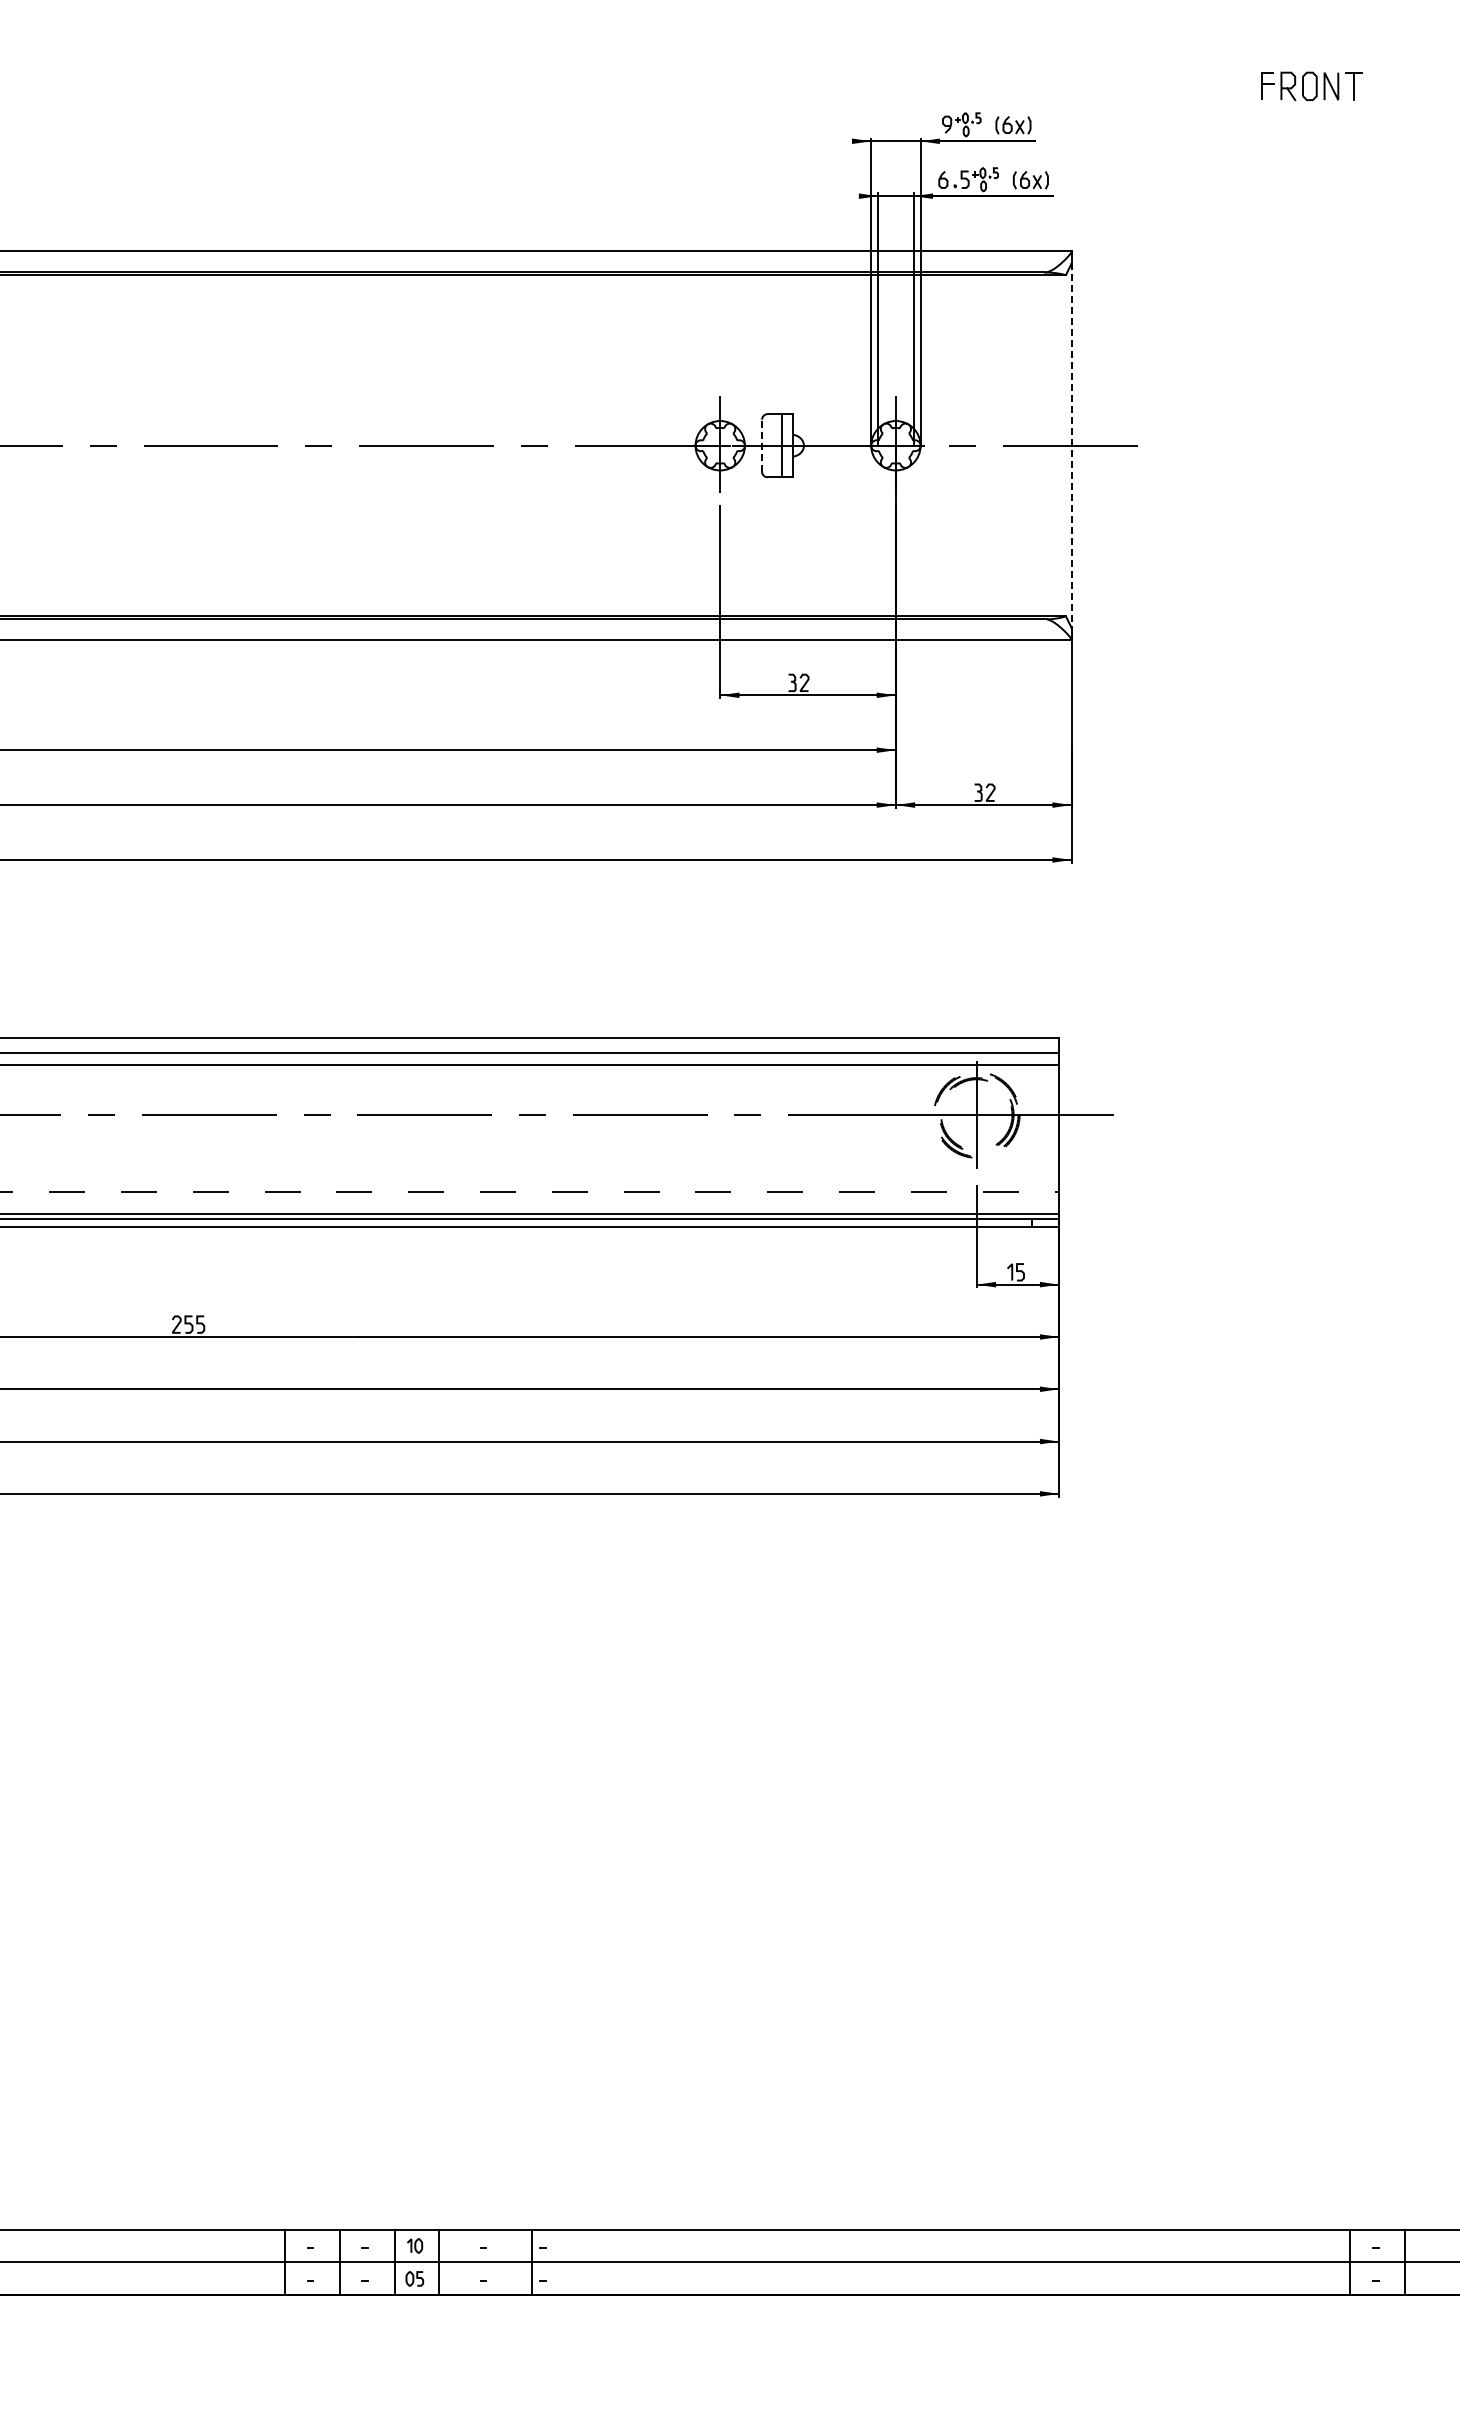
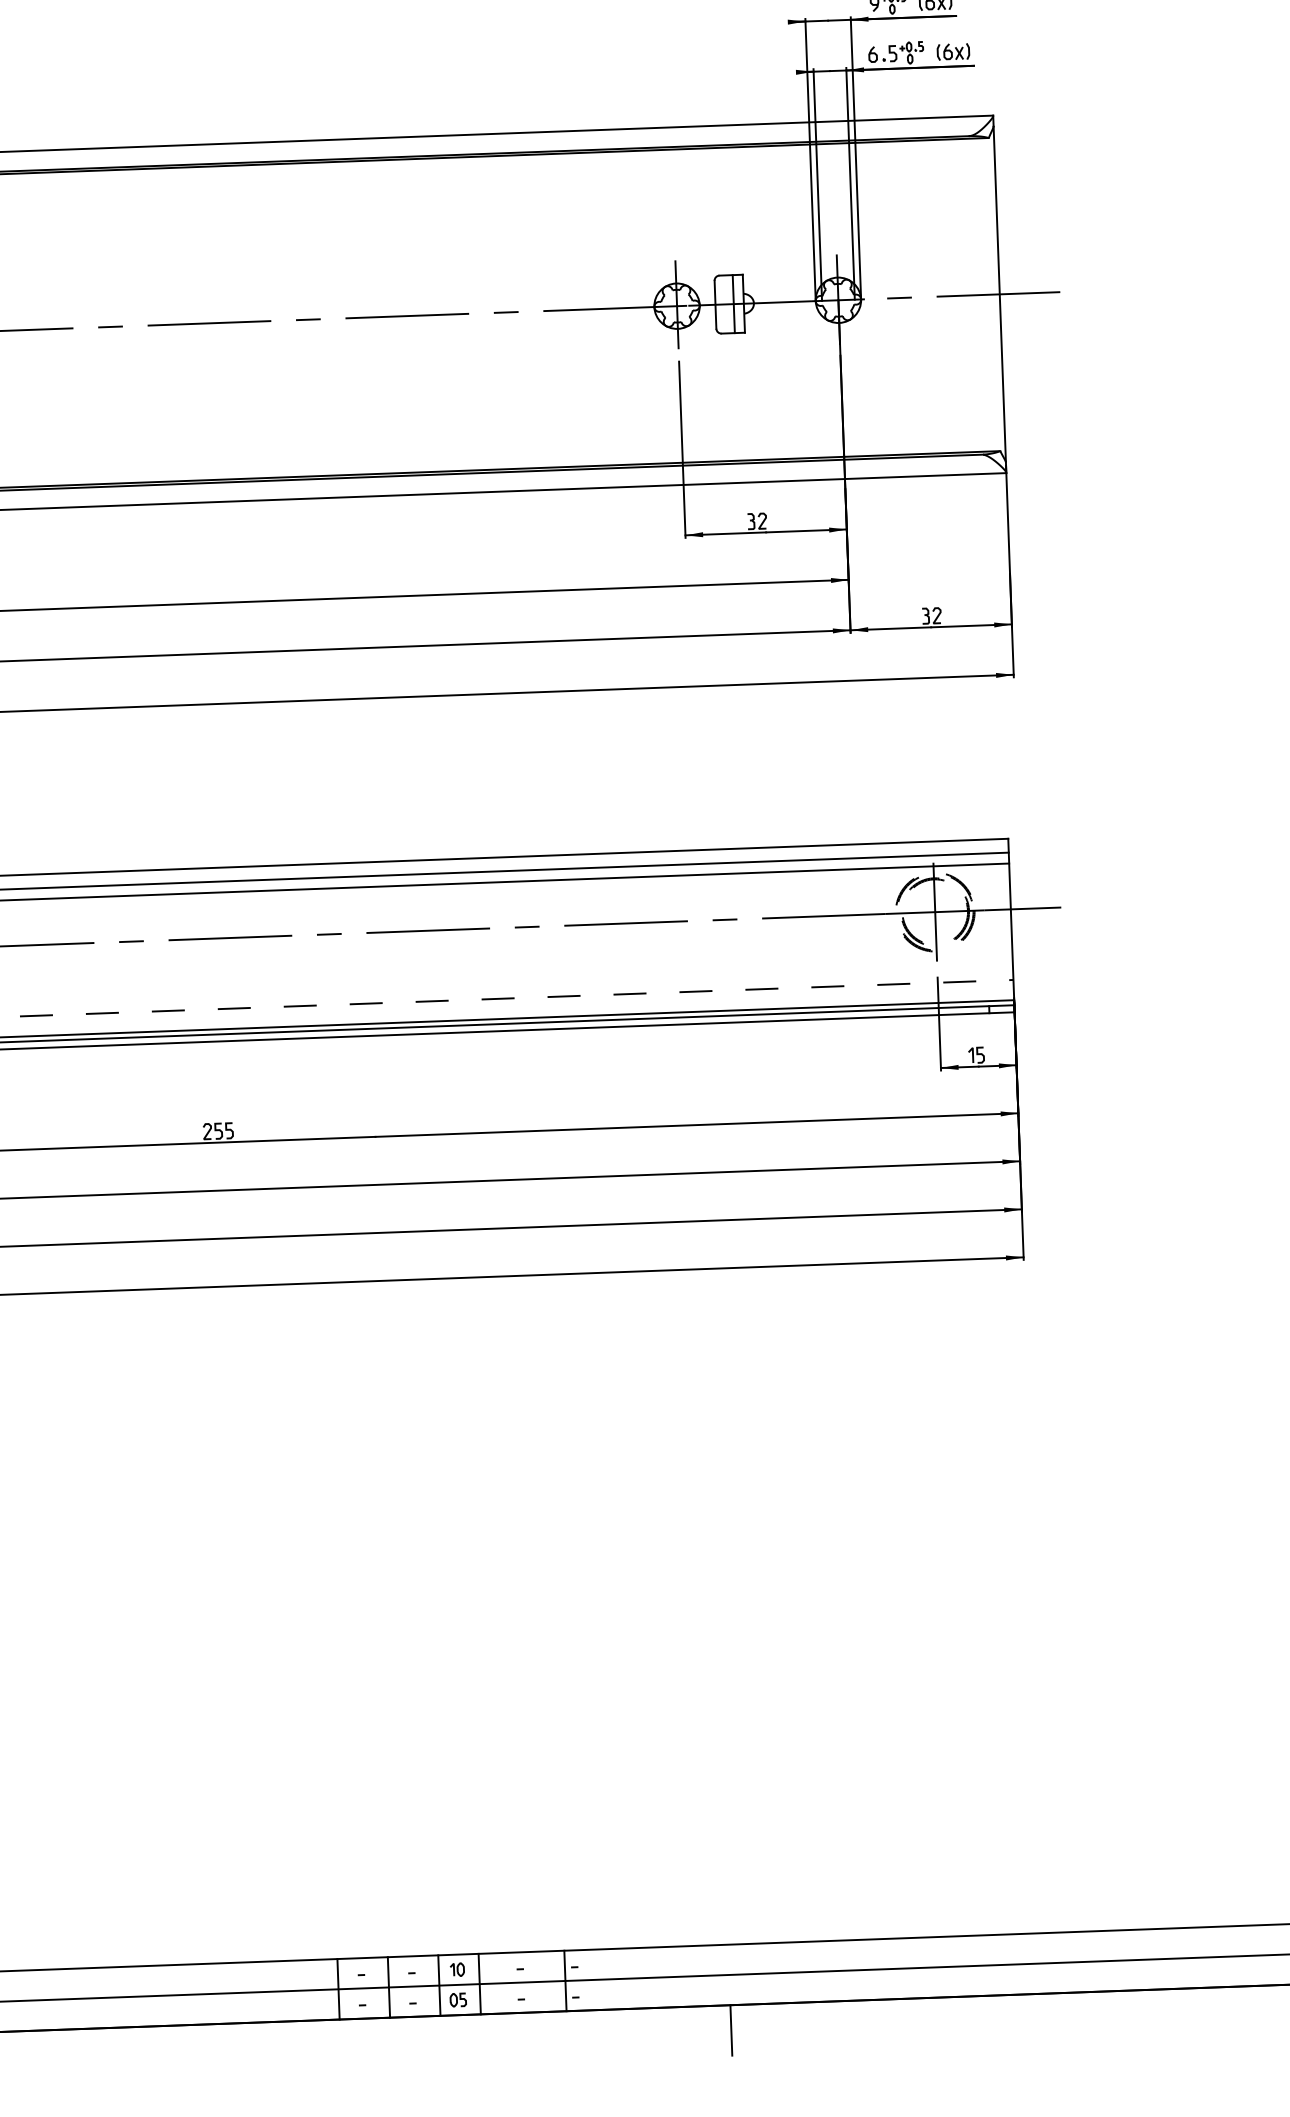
line: (762, 445) -> (715, 304), dashed -> solid
line: (1071, 445) -> (999, 294), dashed -> solid
line: (710, 2322) -> (731, 2030), added

